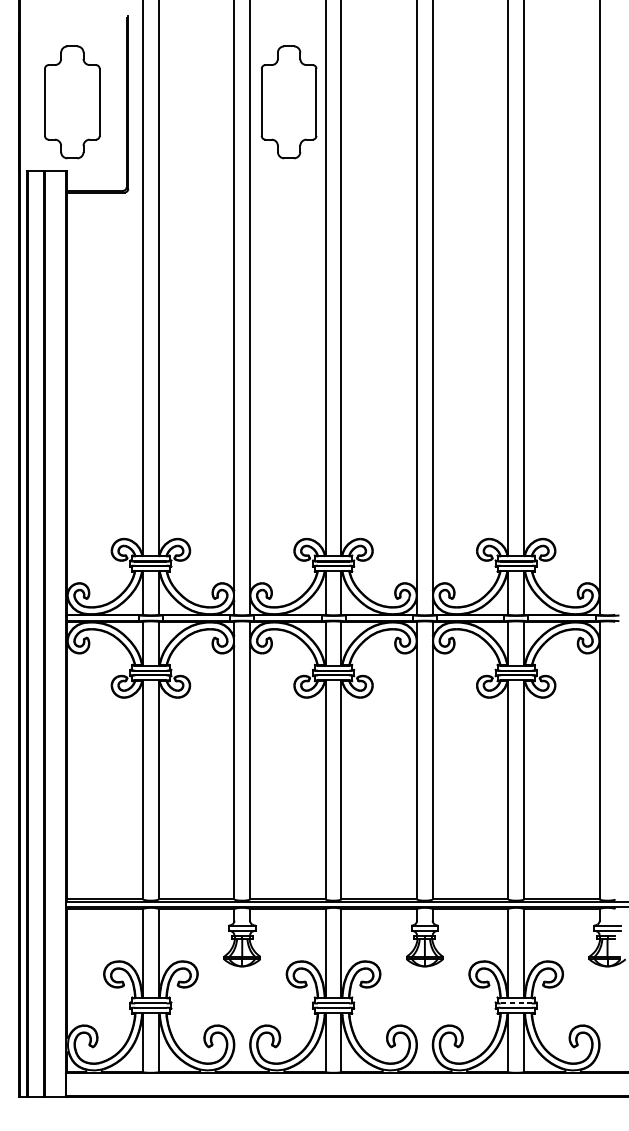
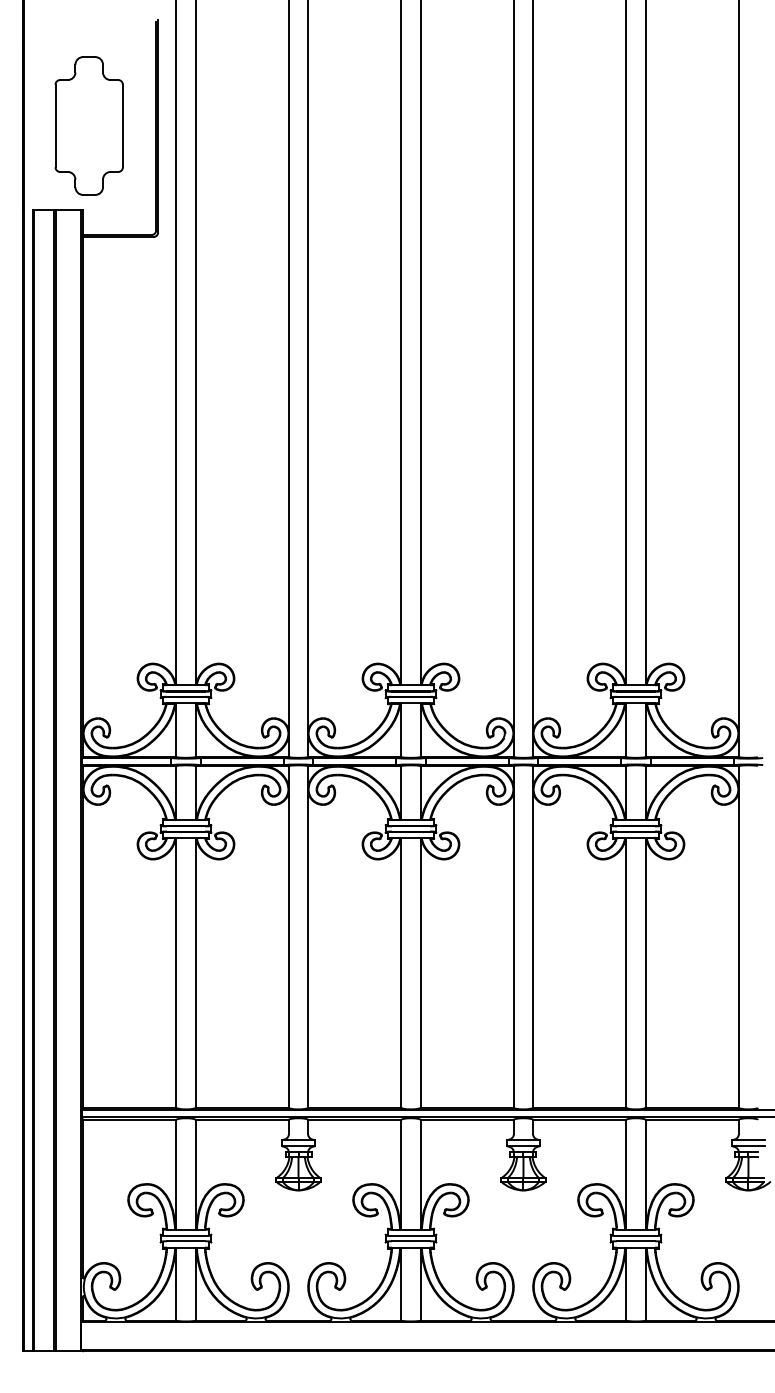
part: (288, 101) -> (355, 125), removed
line: (516, 1003) -> (636, 1236), dashed -> solid

